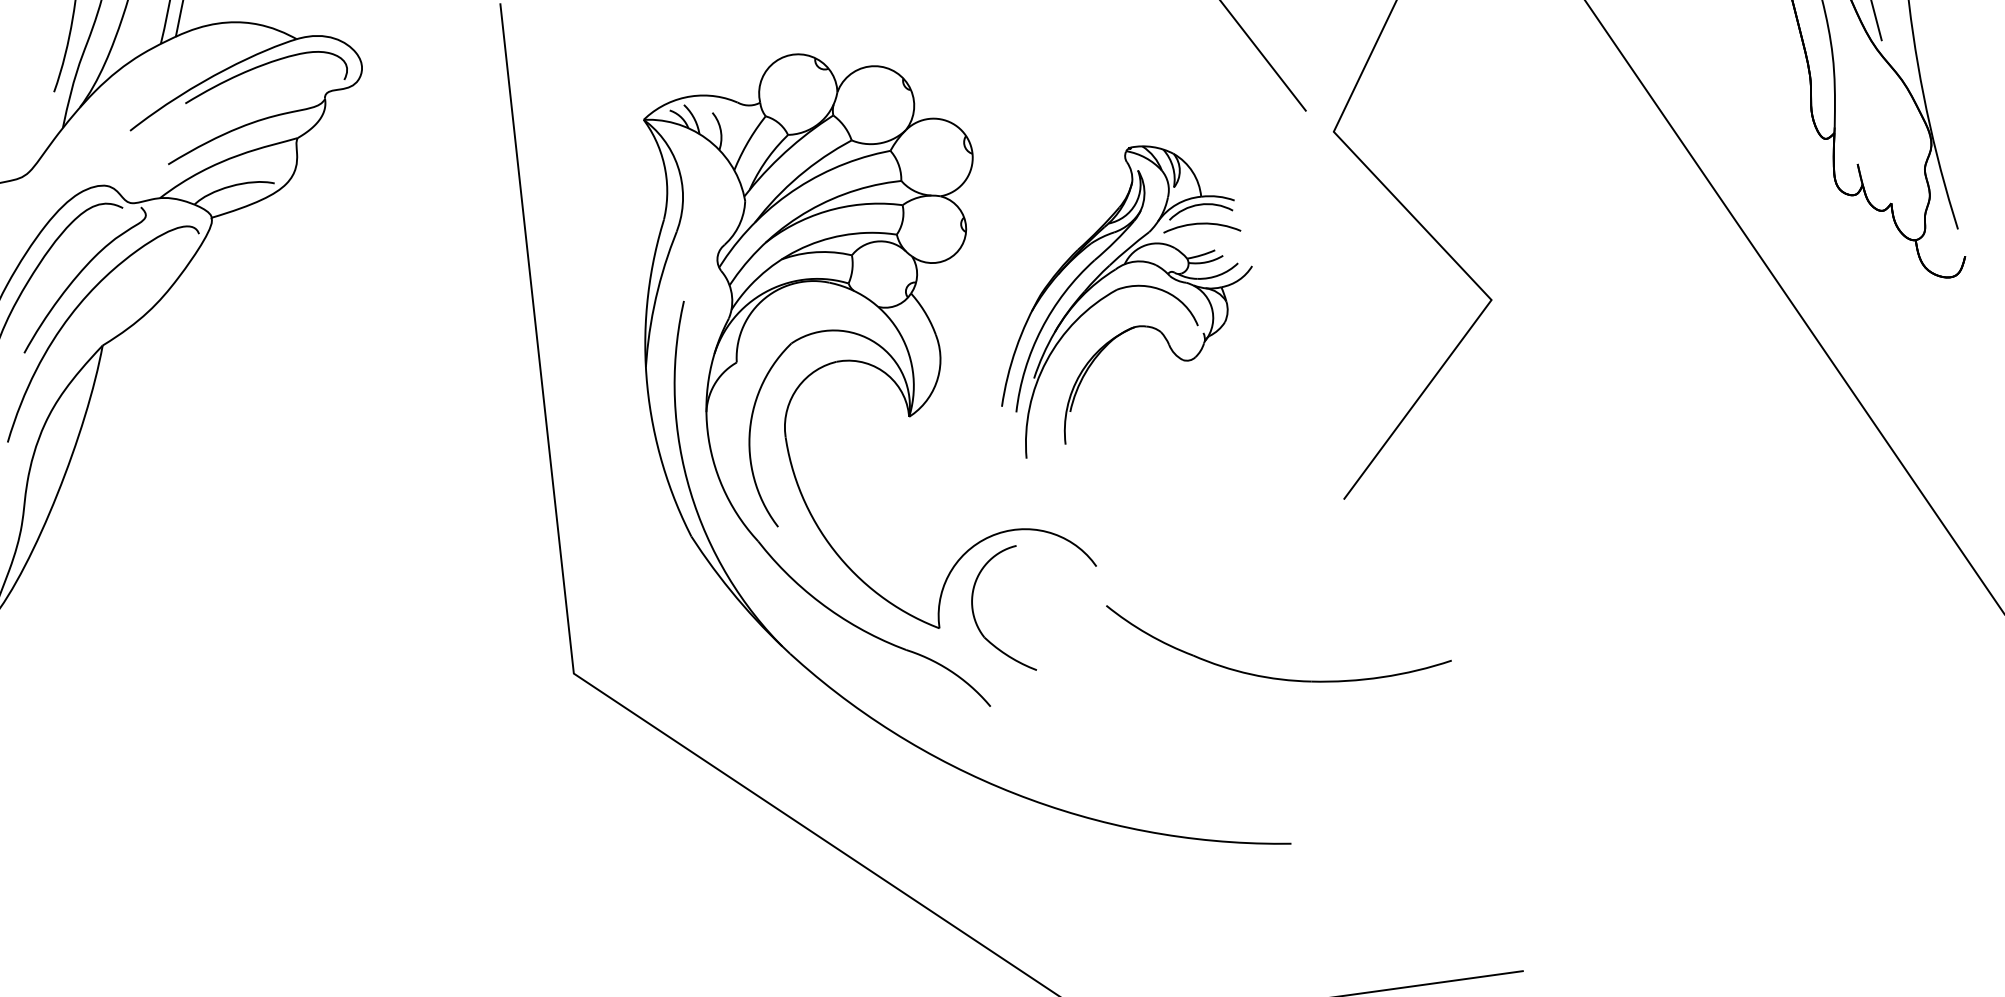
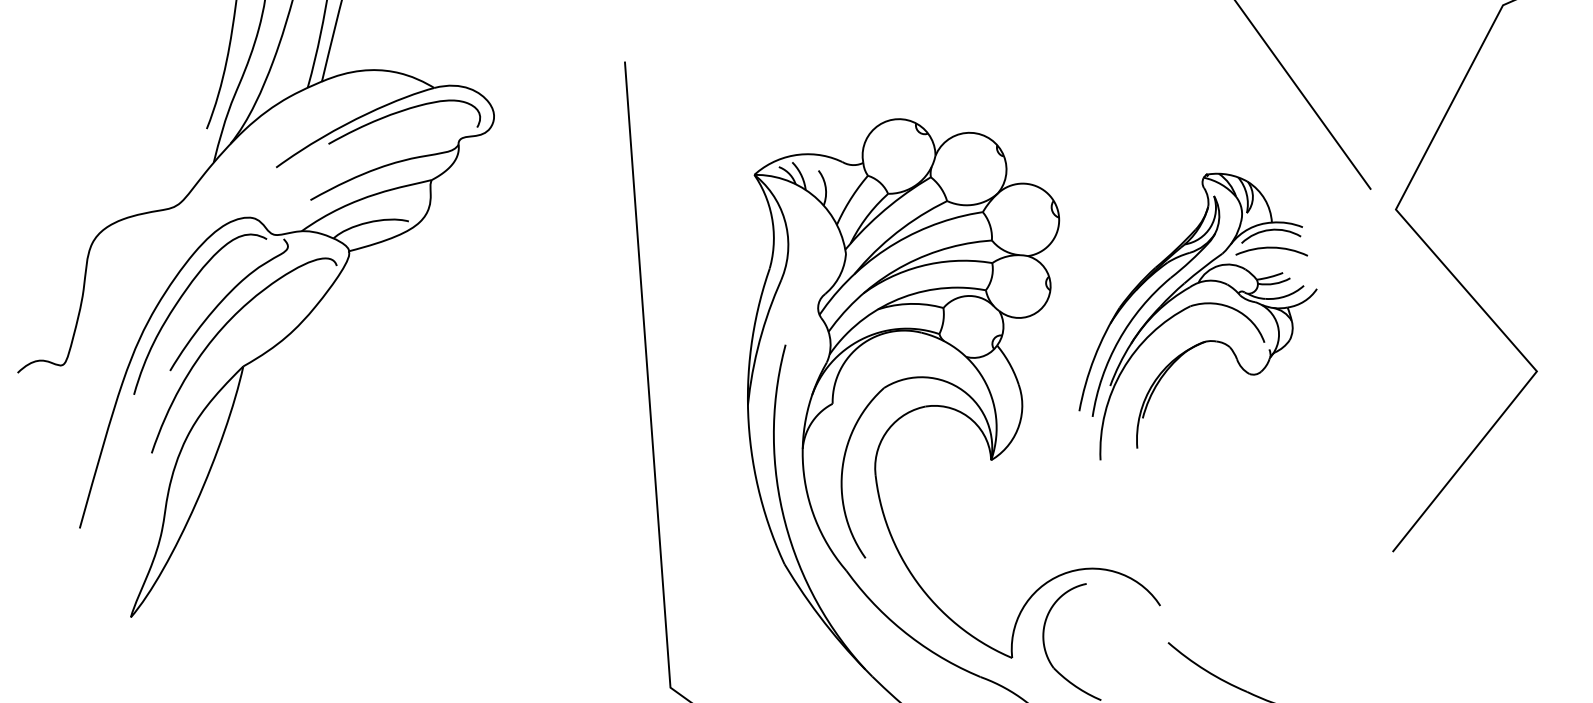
part: (1121, 289) -> (1194, 306), moved

